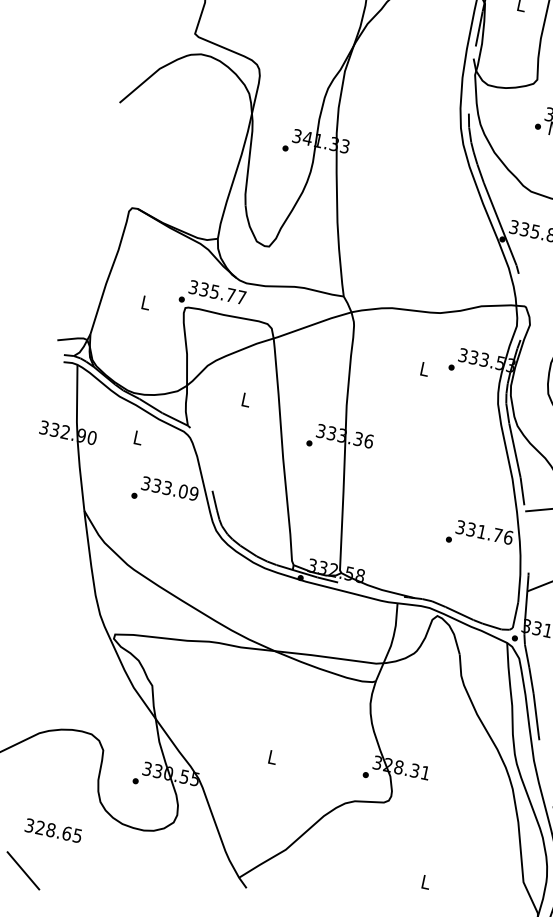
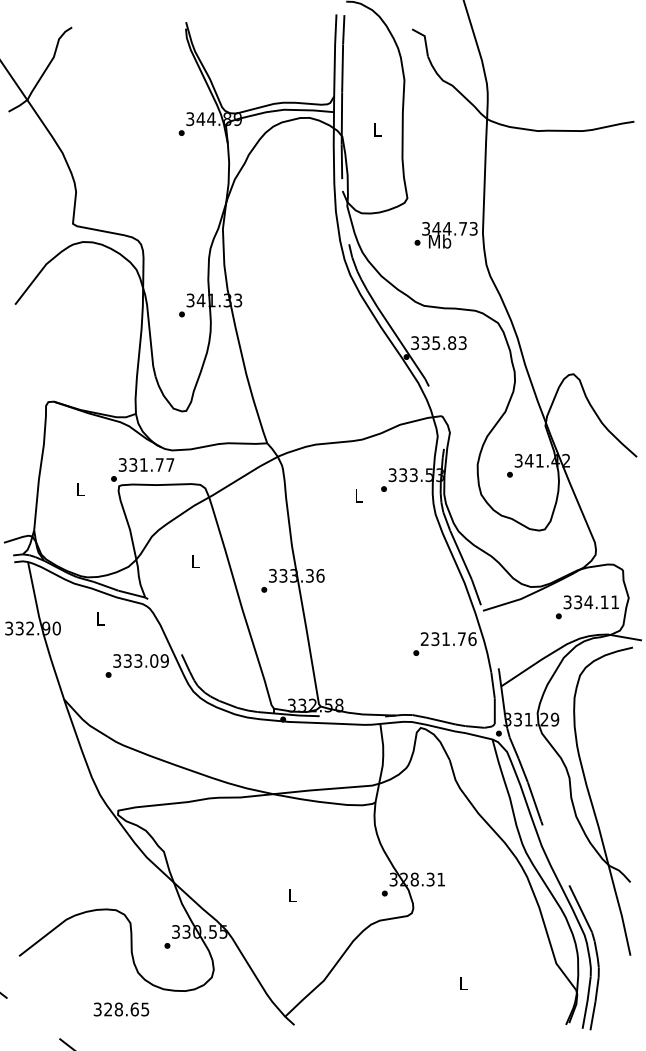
text: (214, 291) -> (143, 464), 335.77 -> 331.77
text: (460, 527) -> (424, 639), 331.76 -> 231.76
text: (53, 830) -> (121, 1009), moved

